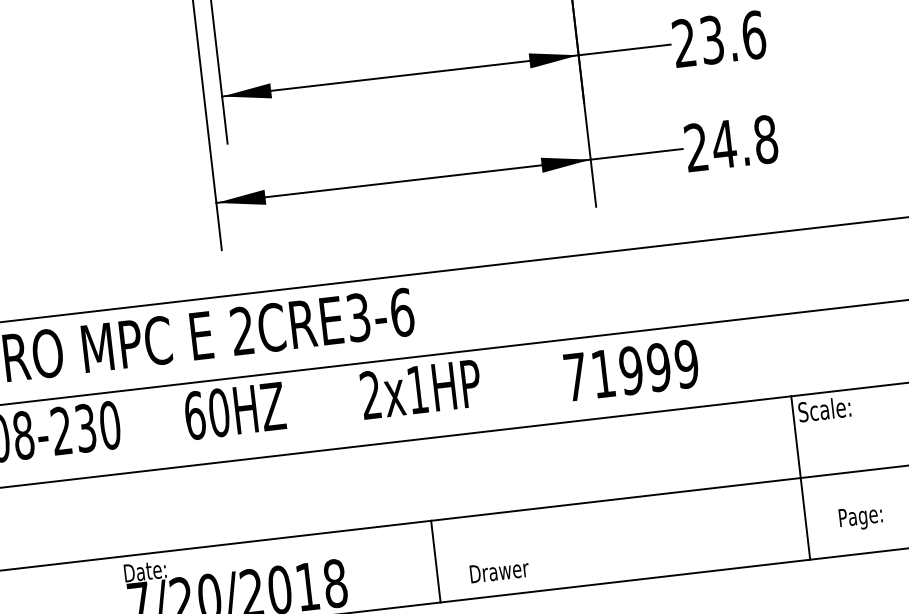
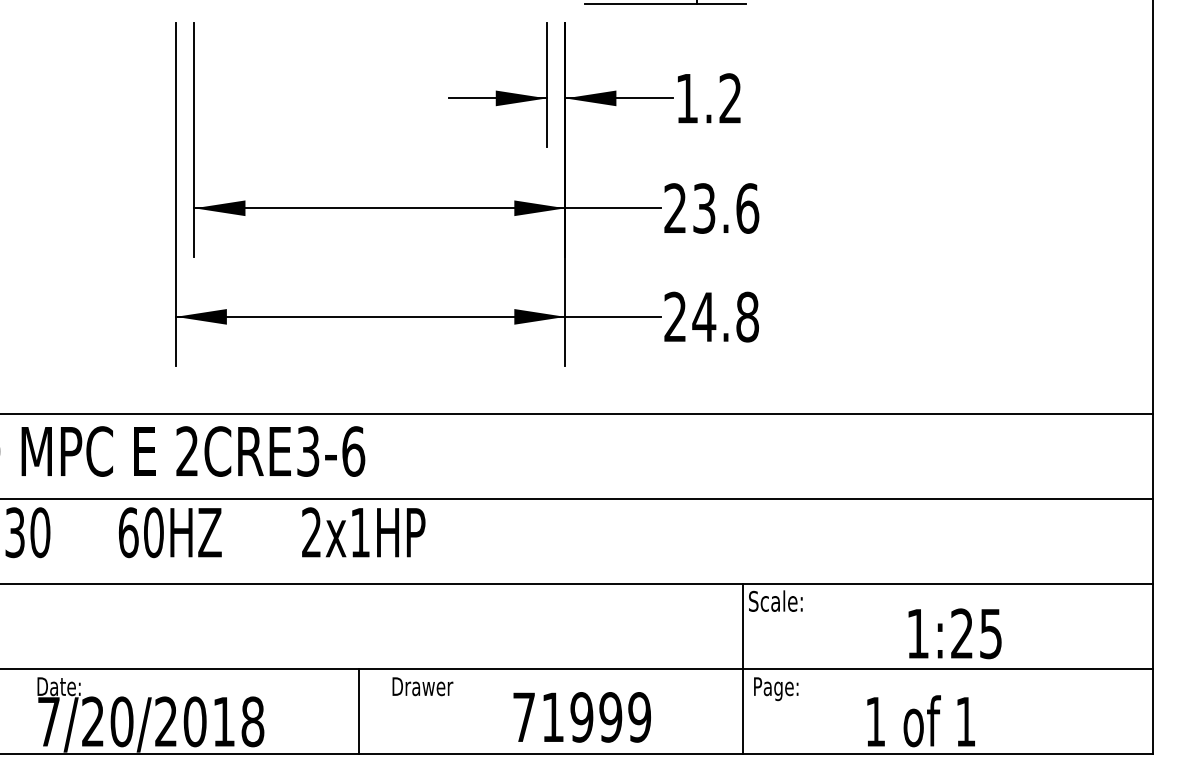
text: (630, 370) -> (581, 717), moved
text: (861, 518) -> (776, 689), moved
text: (499, 571) -> (422, 686), moved

